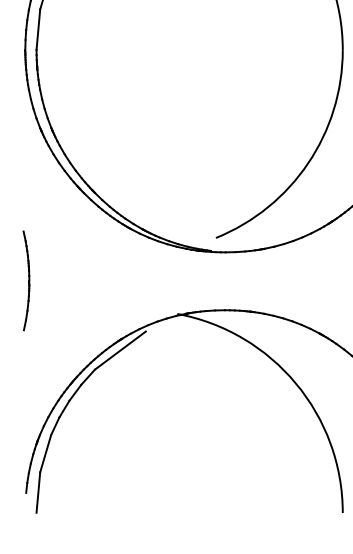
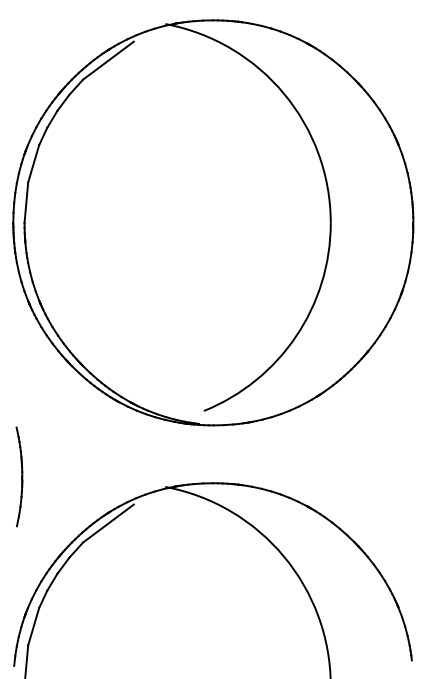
part: (26, 280) -> (19, 476), moved

